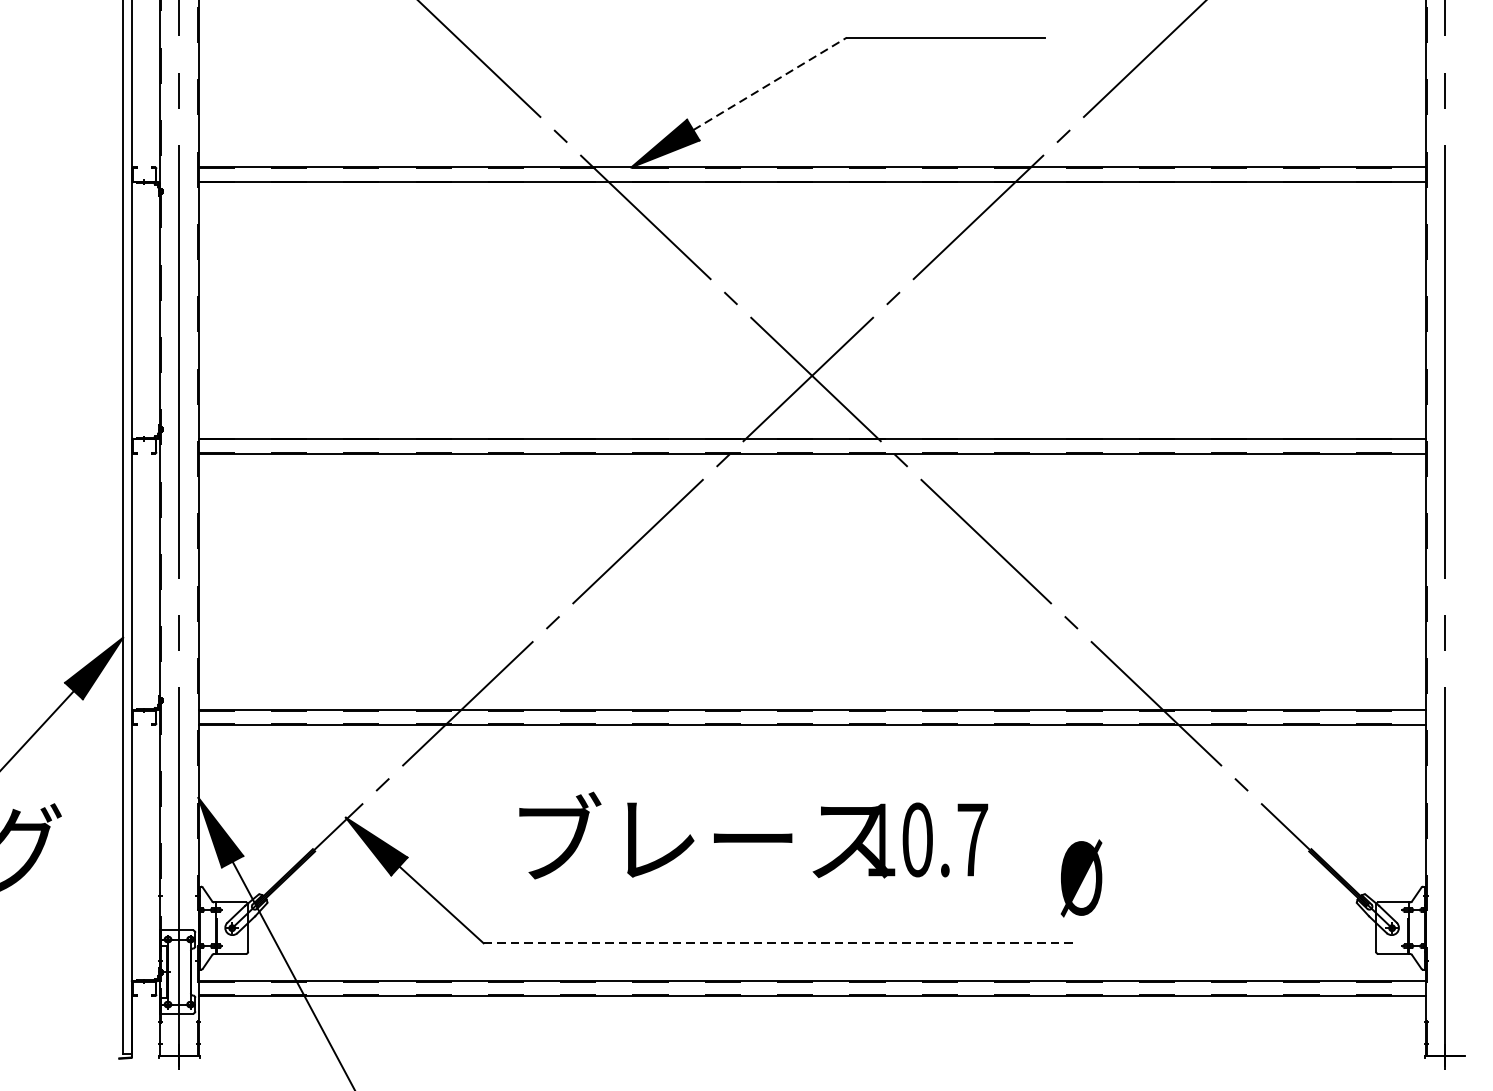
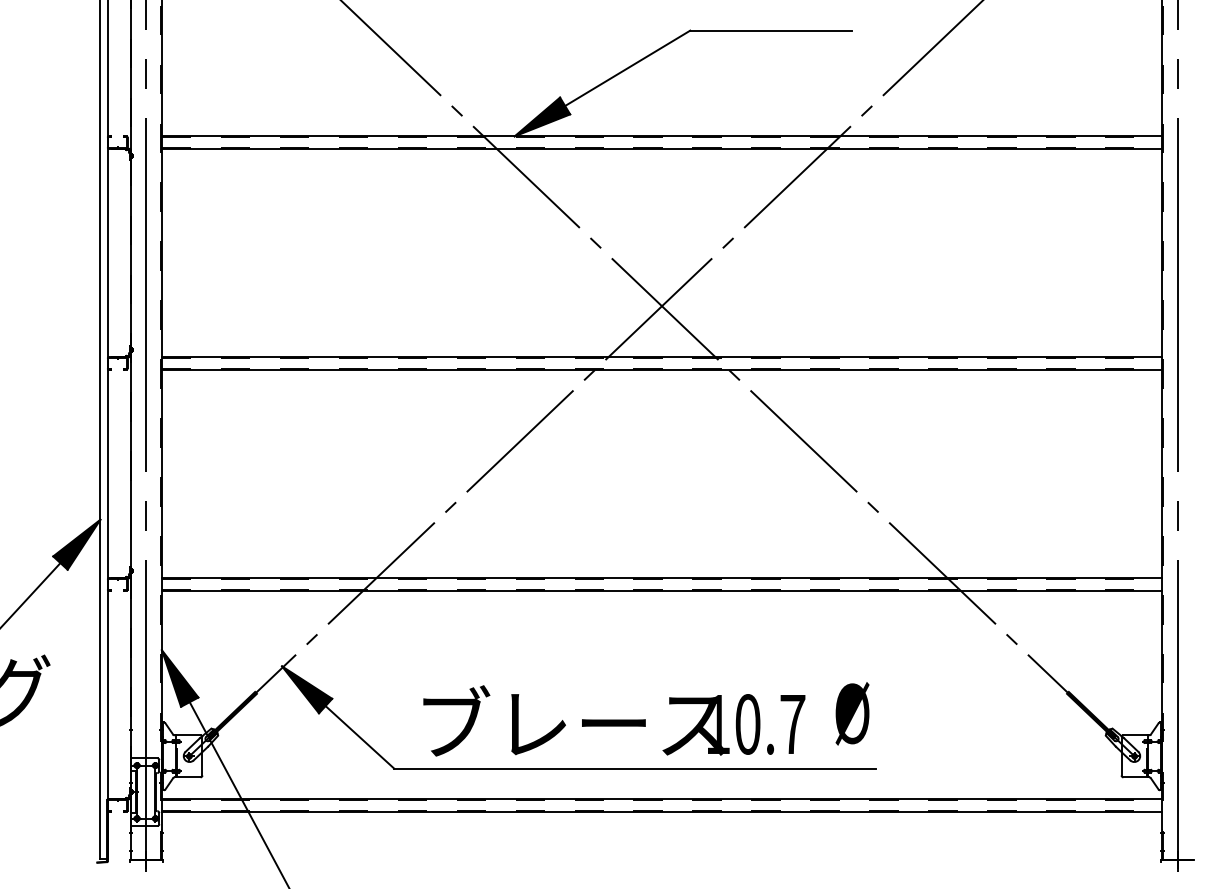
line: (771, 84) -> (628, 68), dashed -> solid
text: (753, 835) -> (614, 720), moved
text: (1081, 878) -> (852, 713), moved
line: (779, 943) -> (635, 768), dashed -> solid

